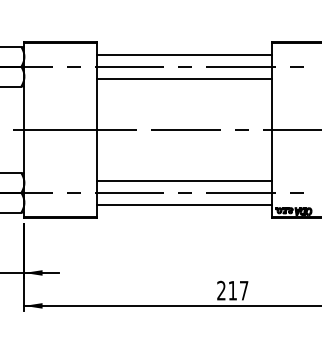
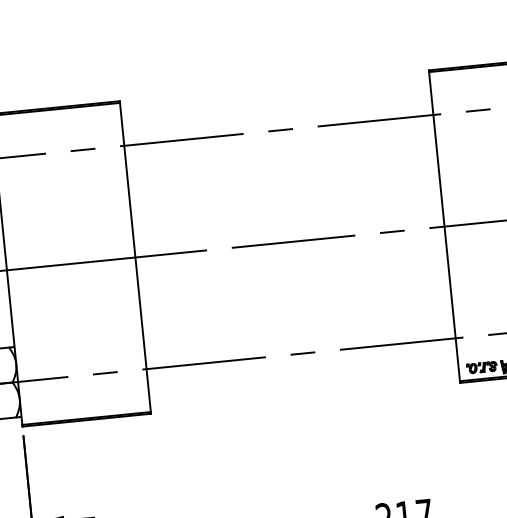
line: (183, 55) -> (275, 110), removed
line: (183, 78) -> (279, 151), removed
line: (183, 181) -> (297, 333), removed
line: (183, 204) -> (301, 374), removed

